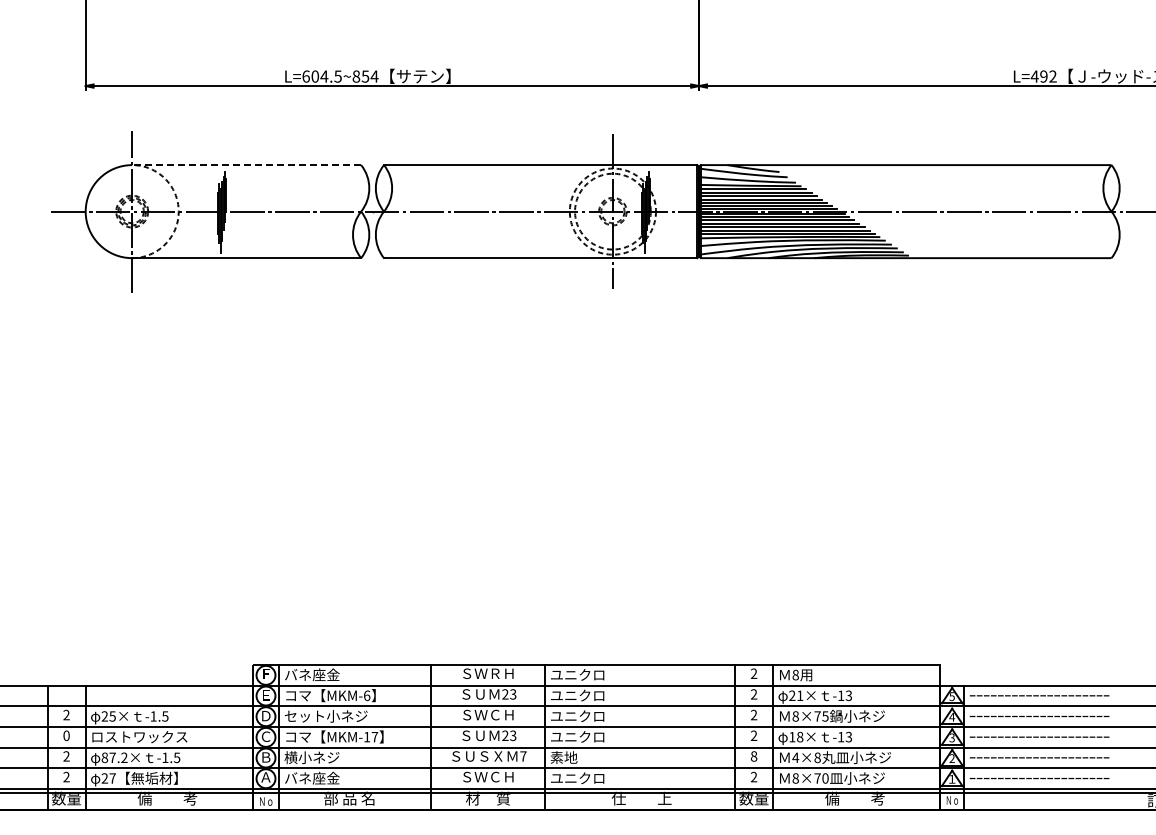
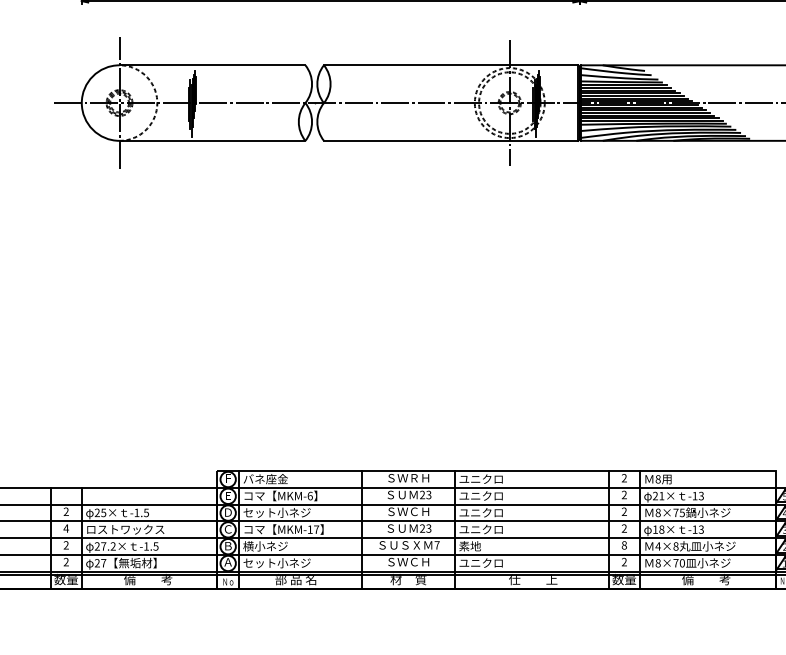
line: (246, 165) -> (212, 65), dashed -> solid
text: (66, 735) -> (66, 528), 0 -> 4
text: (104, 757) -> (97, 546), 87.2× -> 27.2×
text: (326, 777) -> (277, 562), バネ座金 -> セット小ネジ

